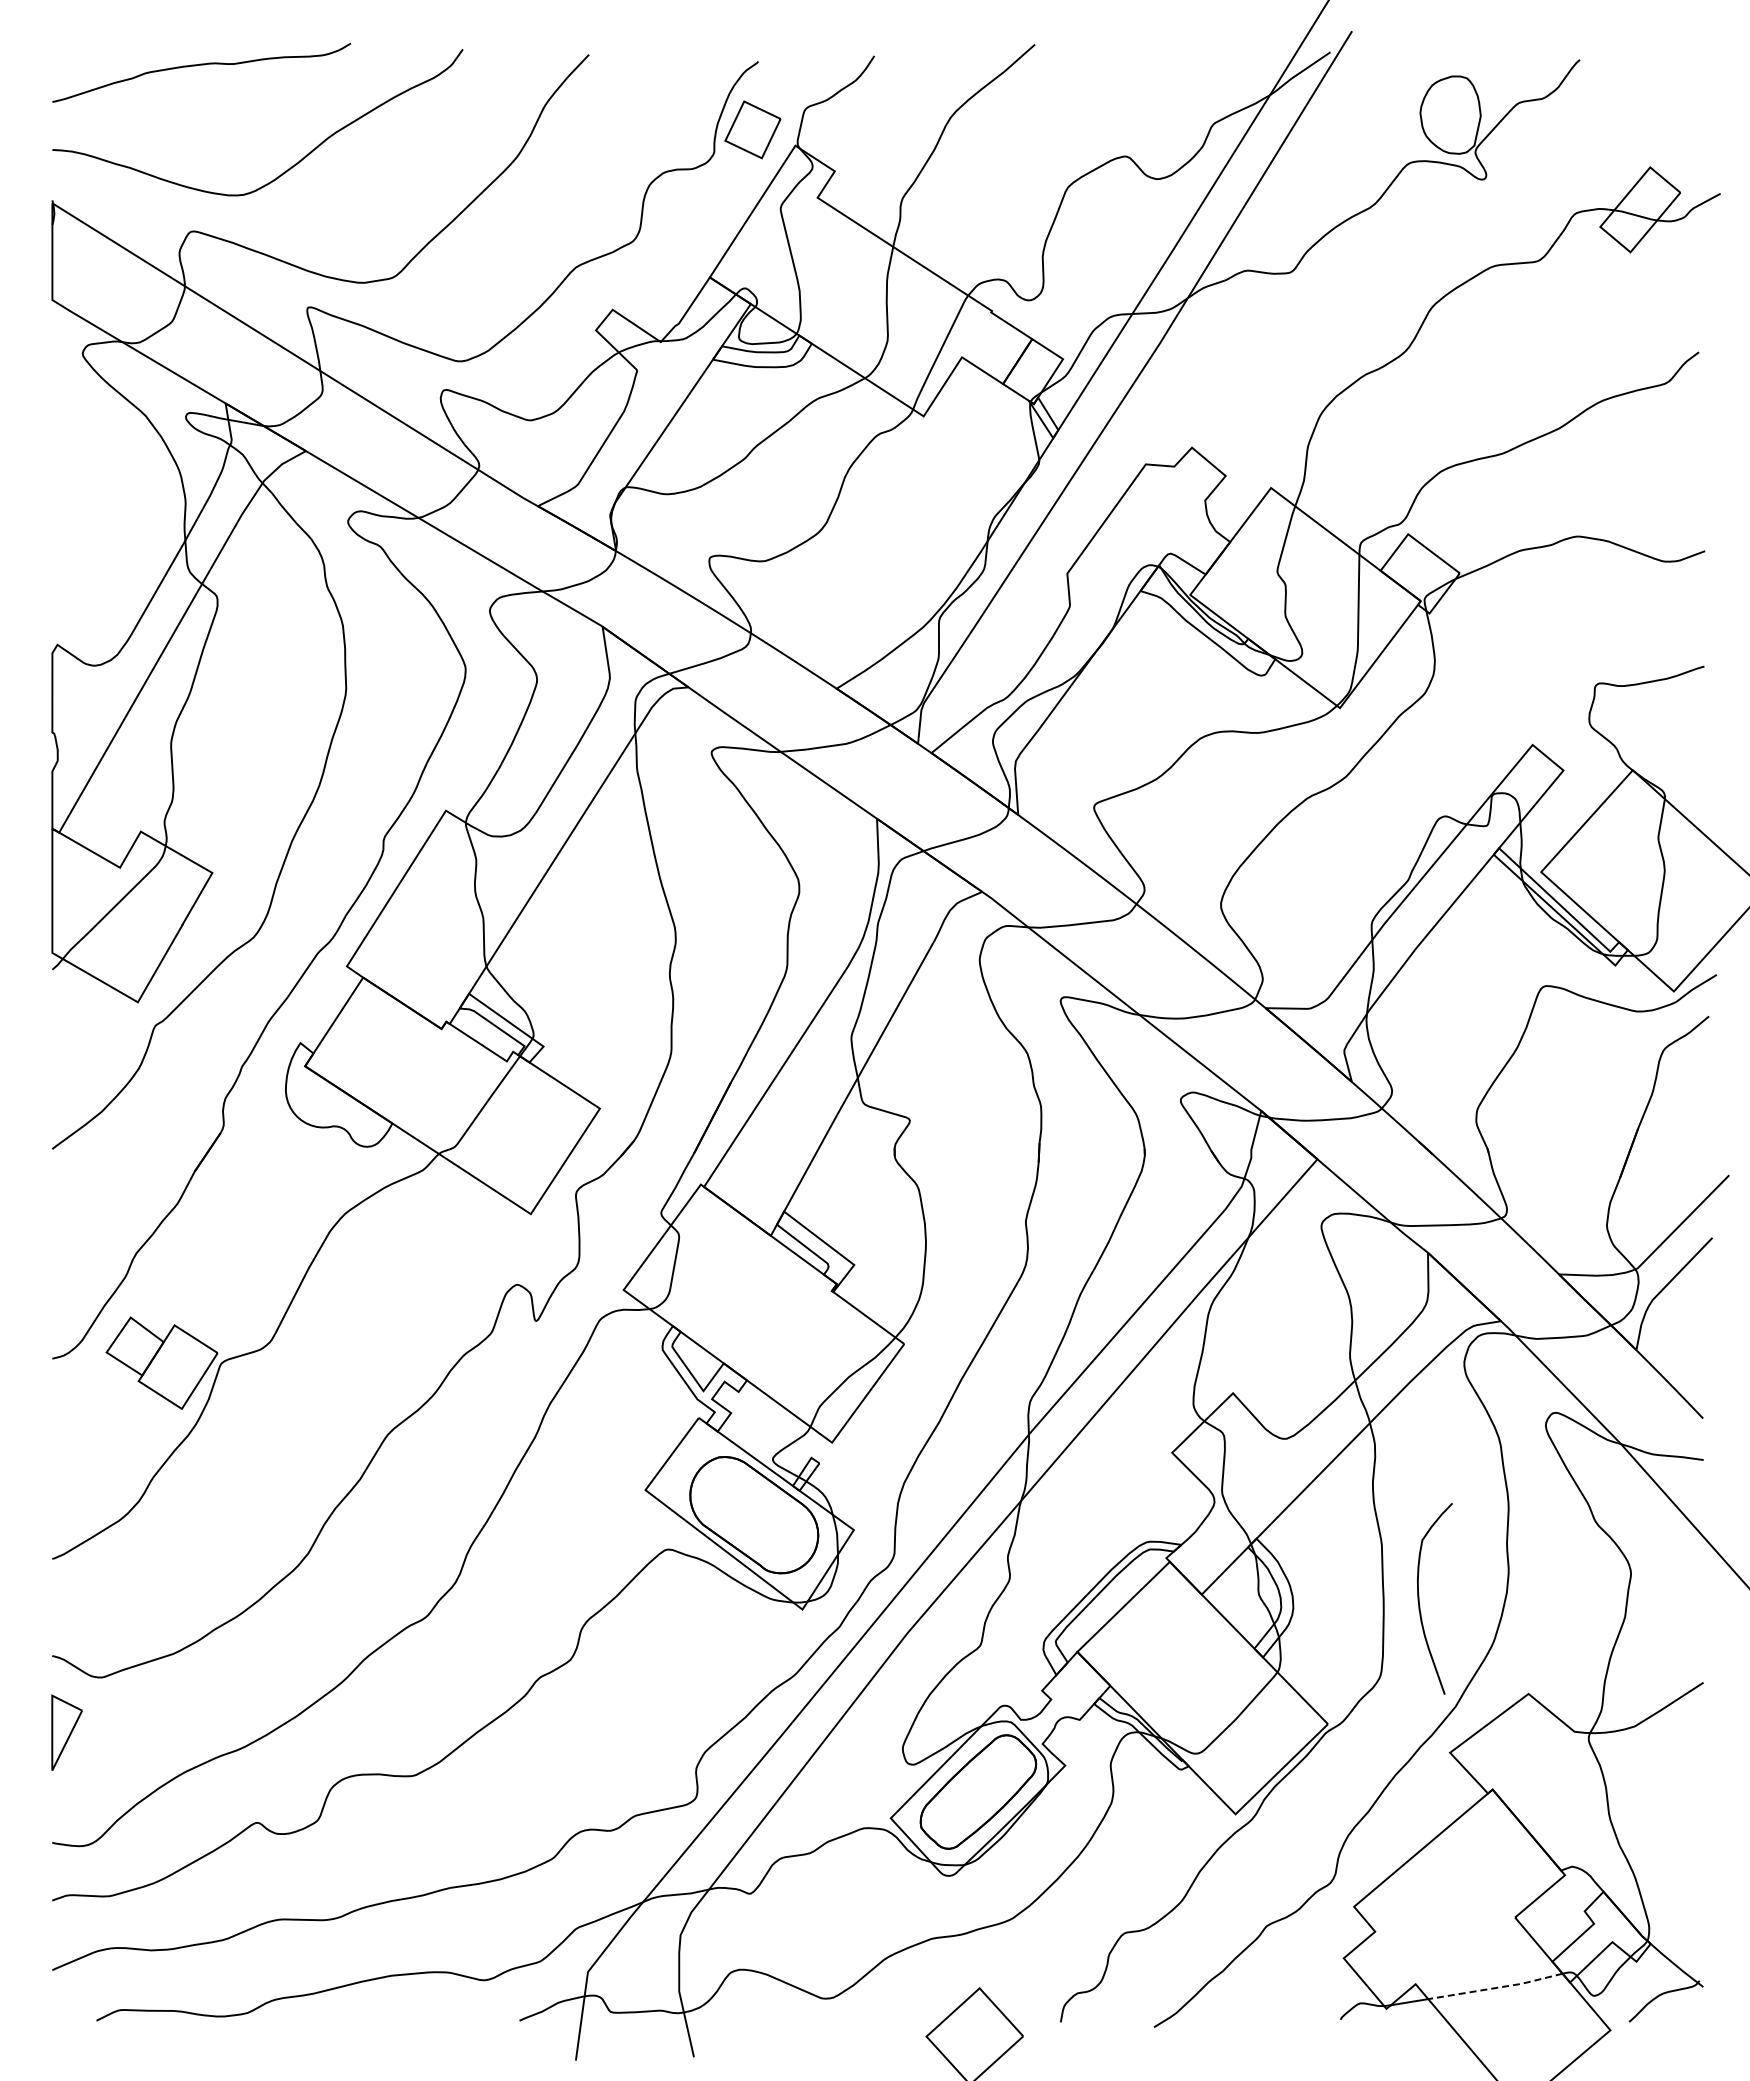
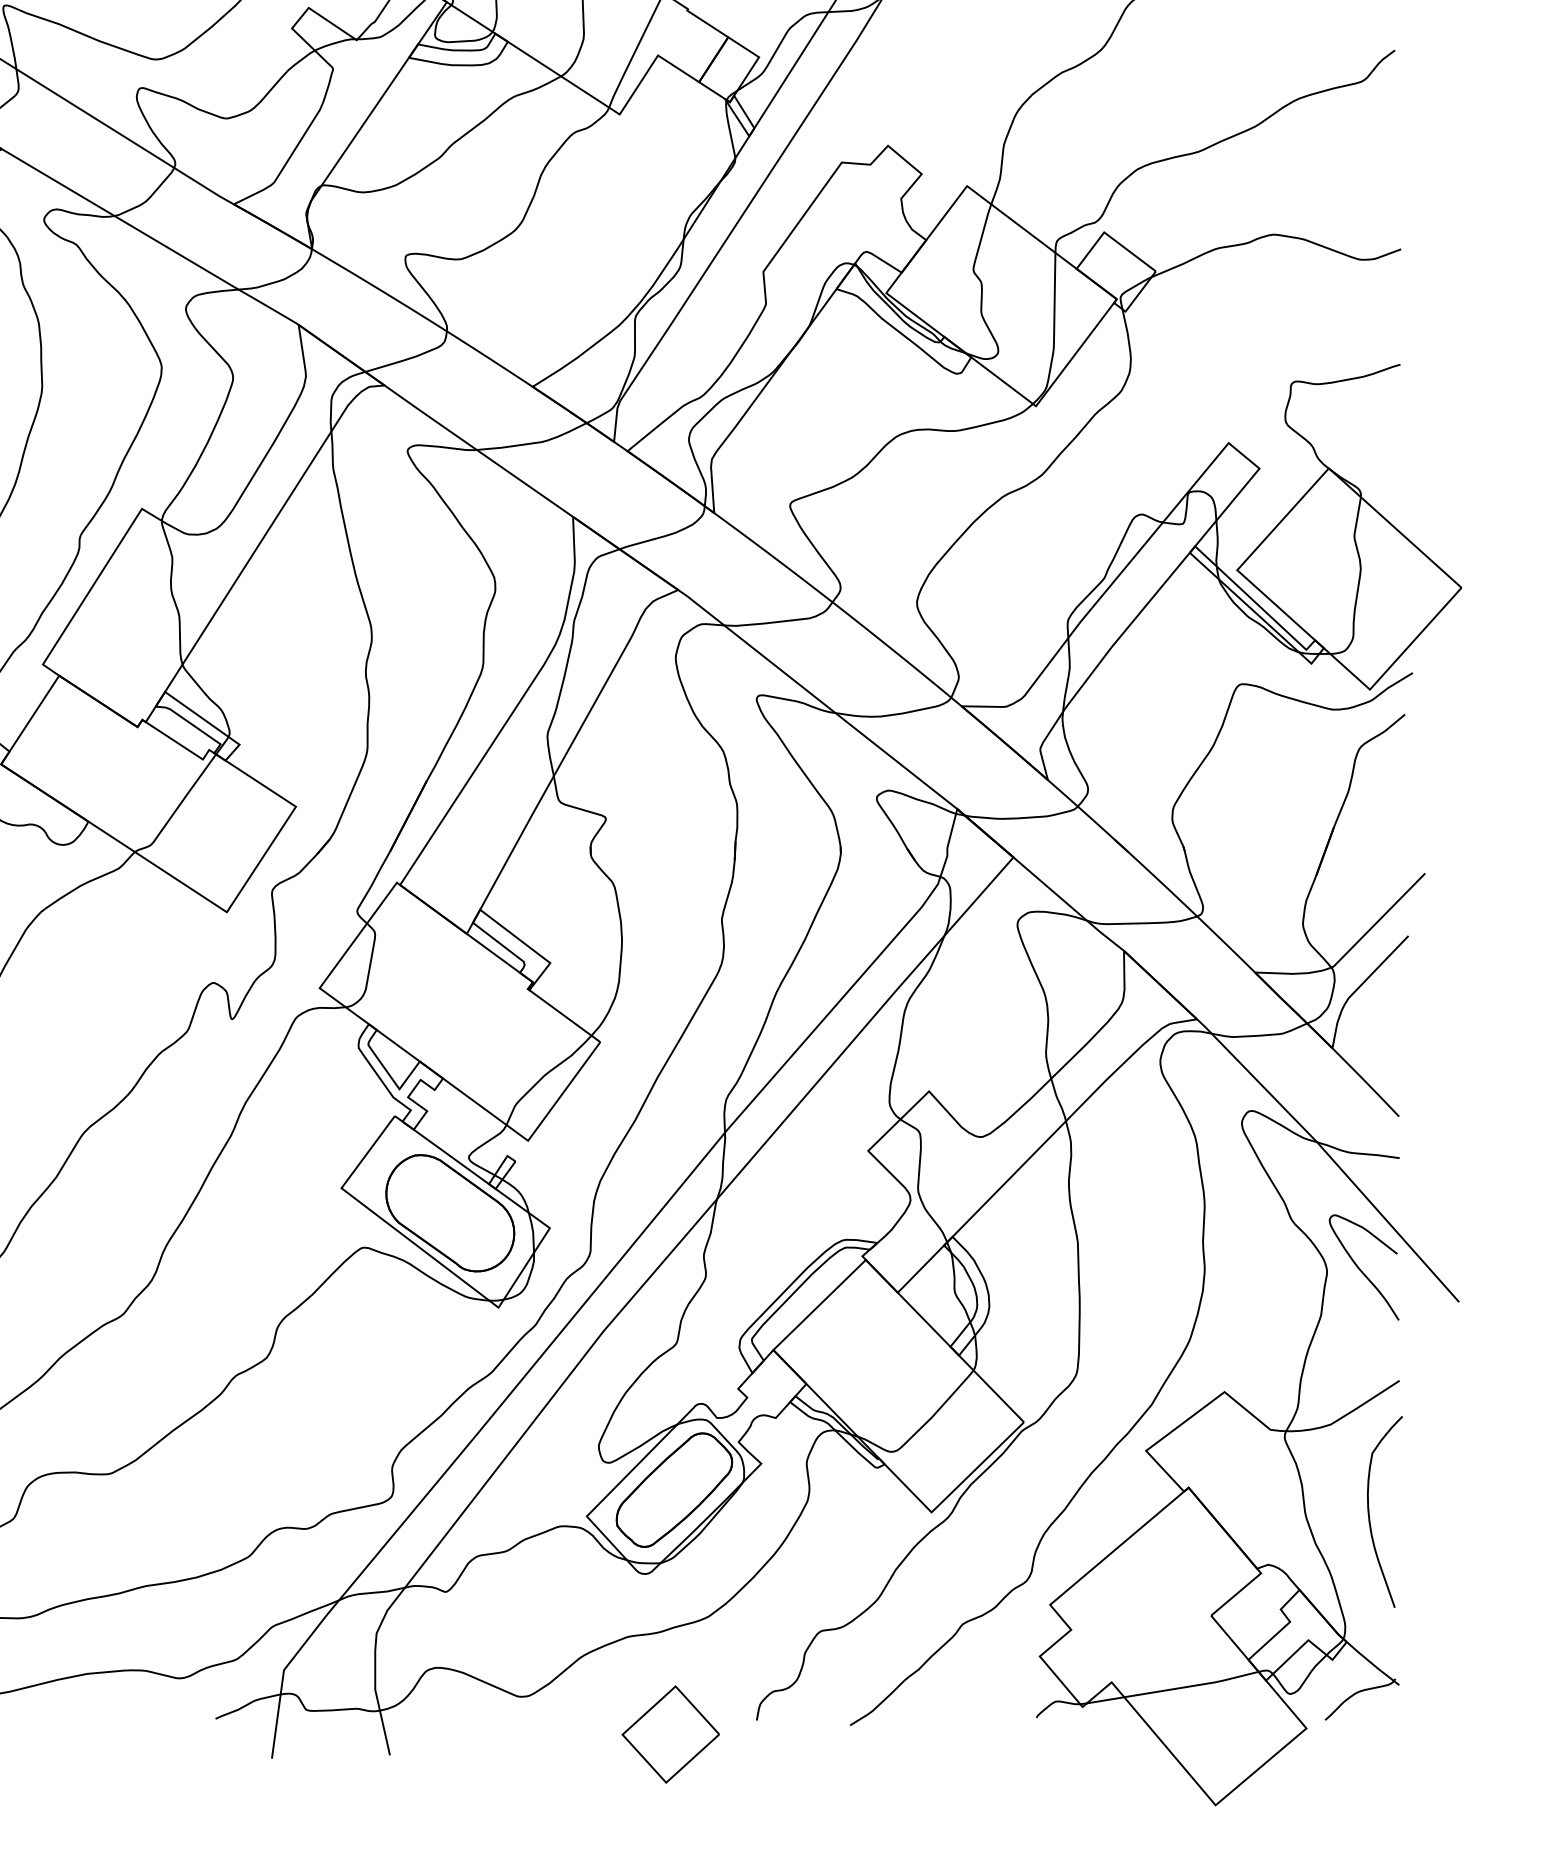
curve: (1665, 1571) -> (1361, 1269), added
curve: (1419, 1598) -> (1369, 1511), moved
line: (1497, 1987) -> (1193, 1685), dashed -> solid

